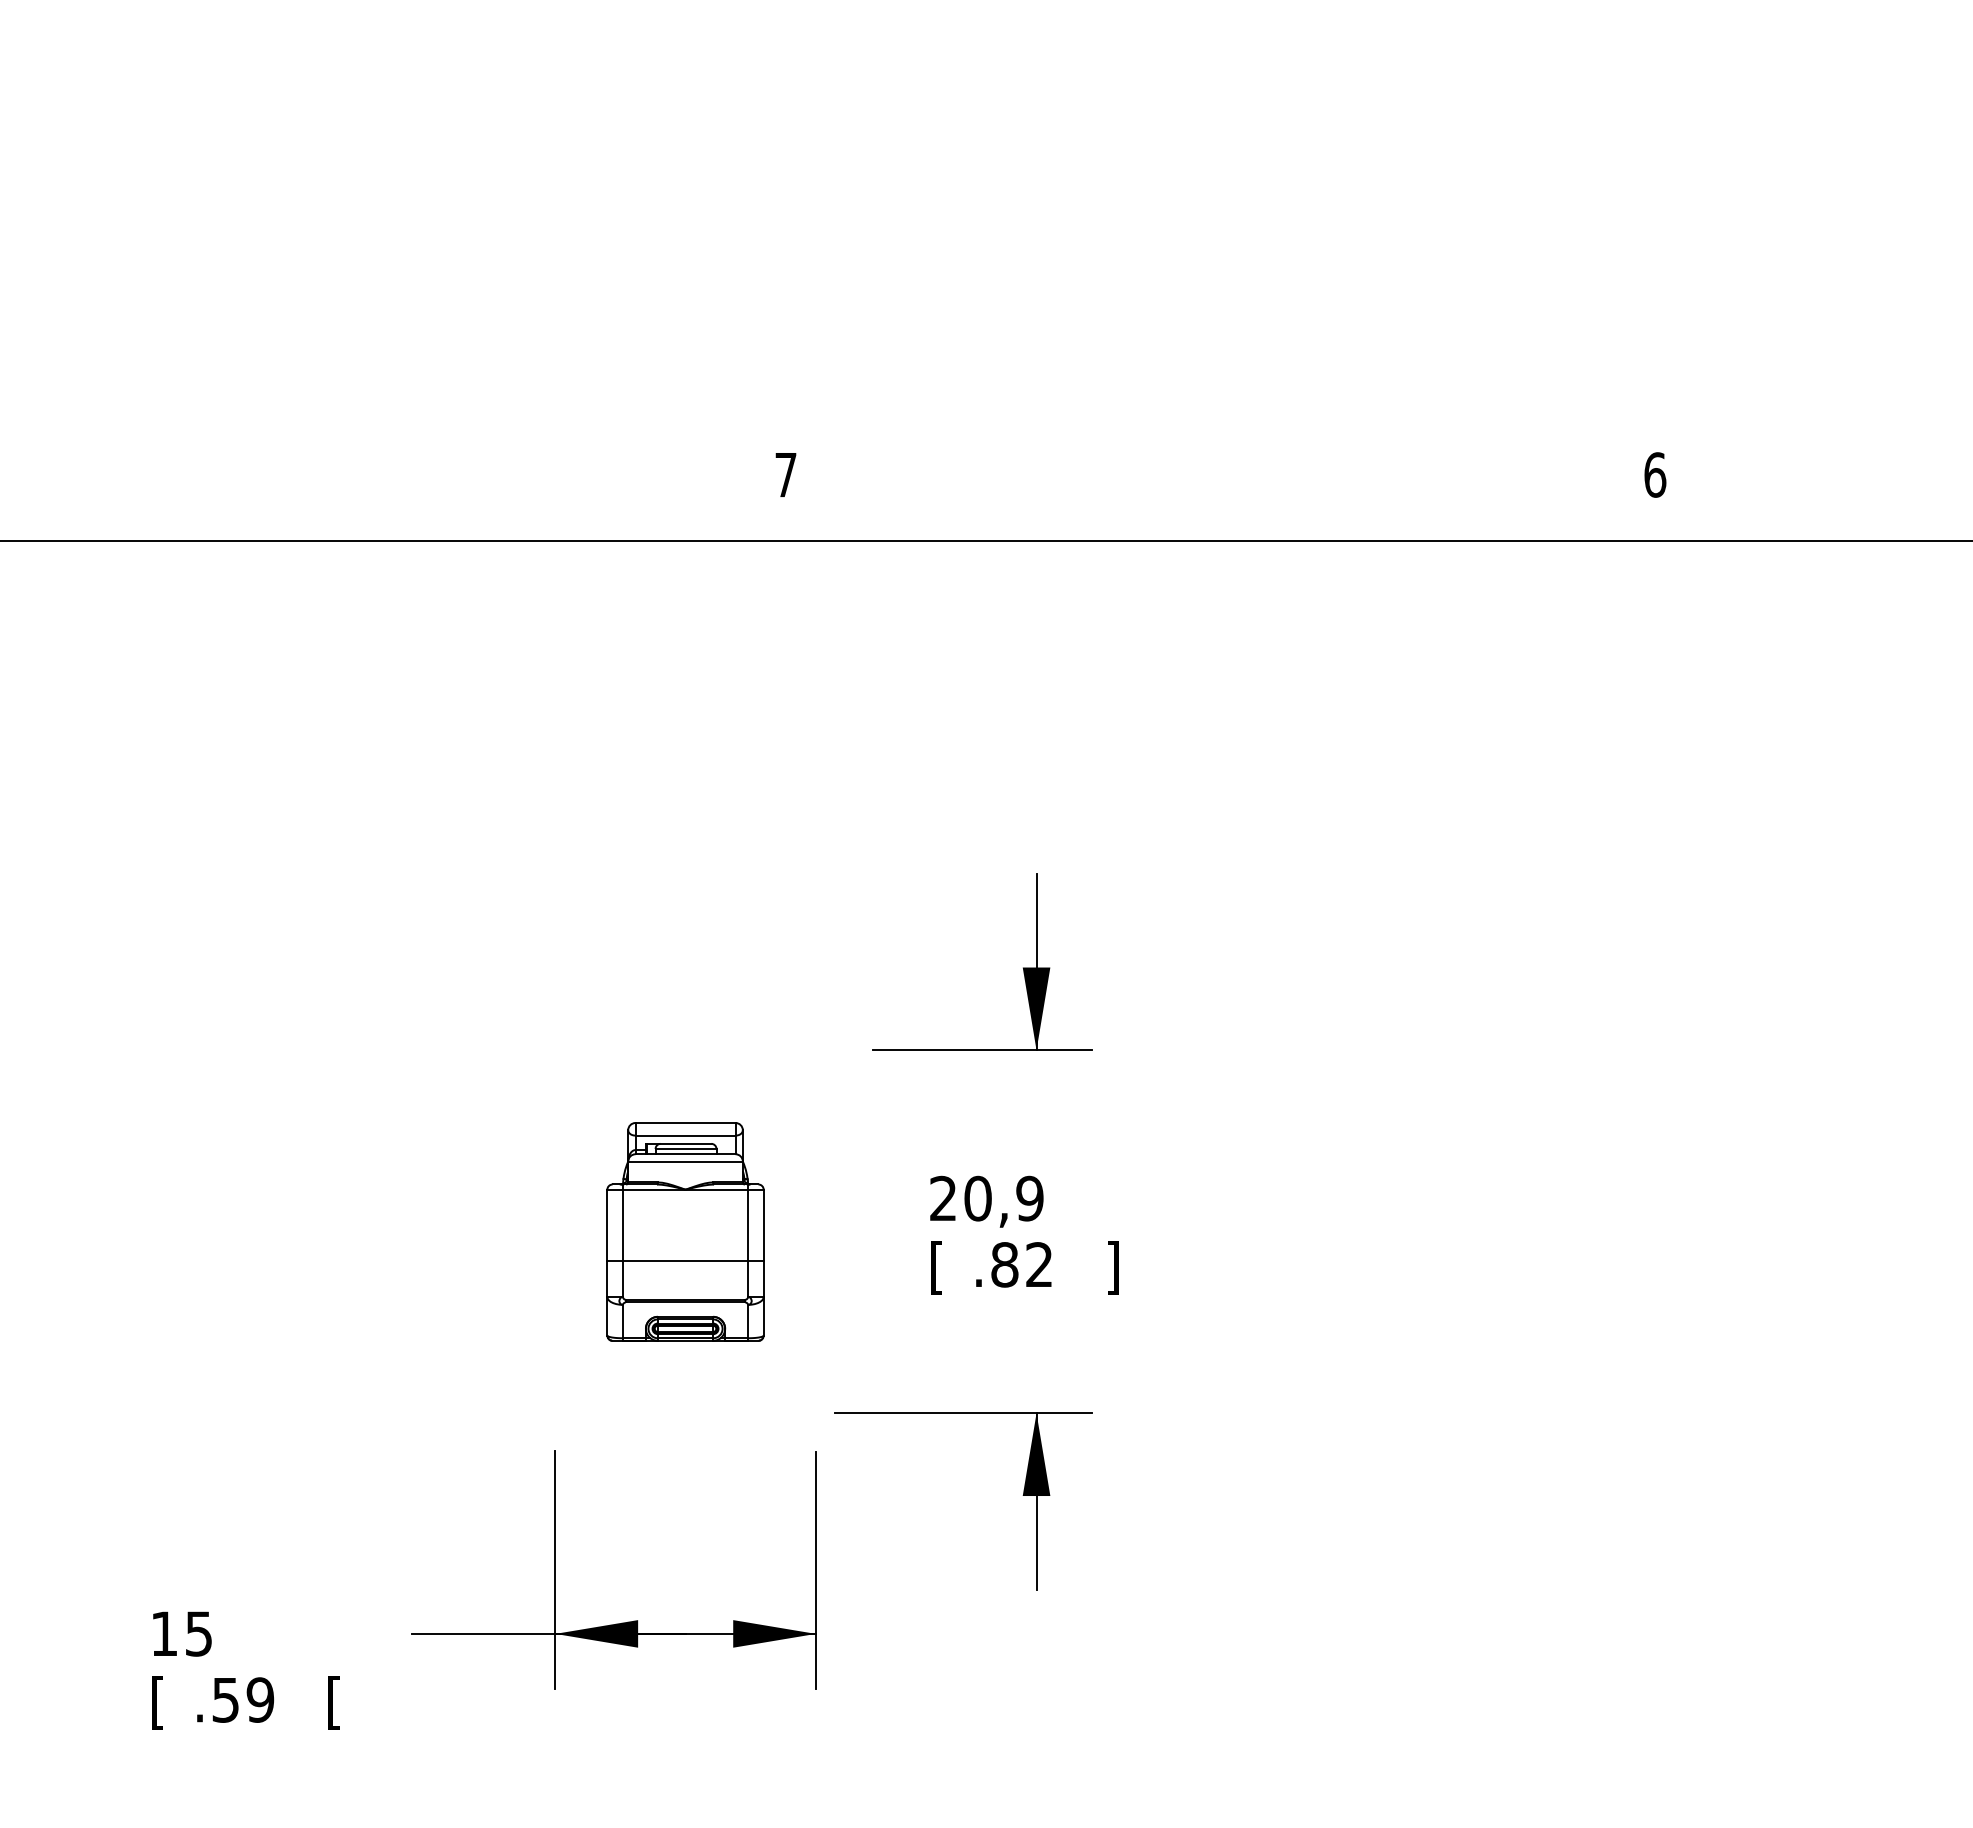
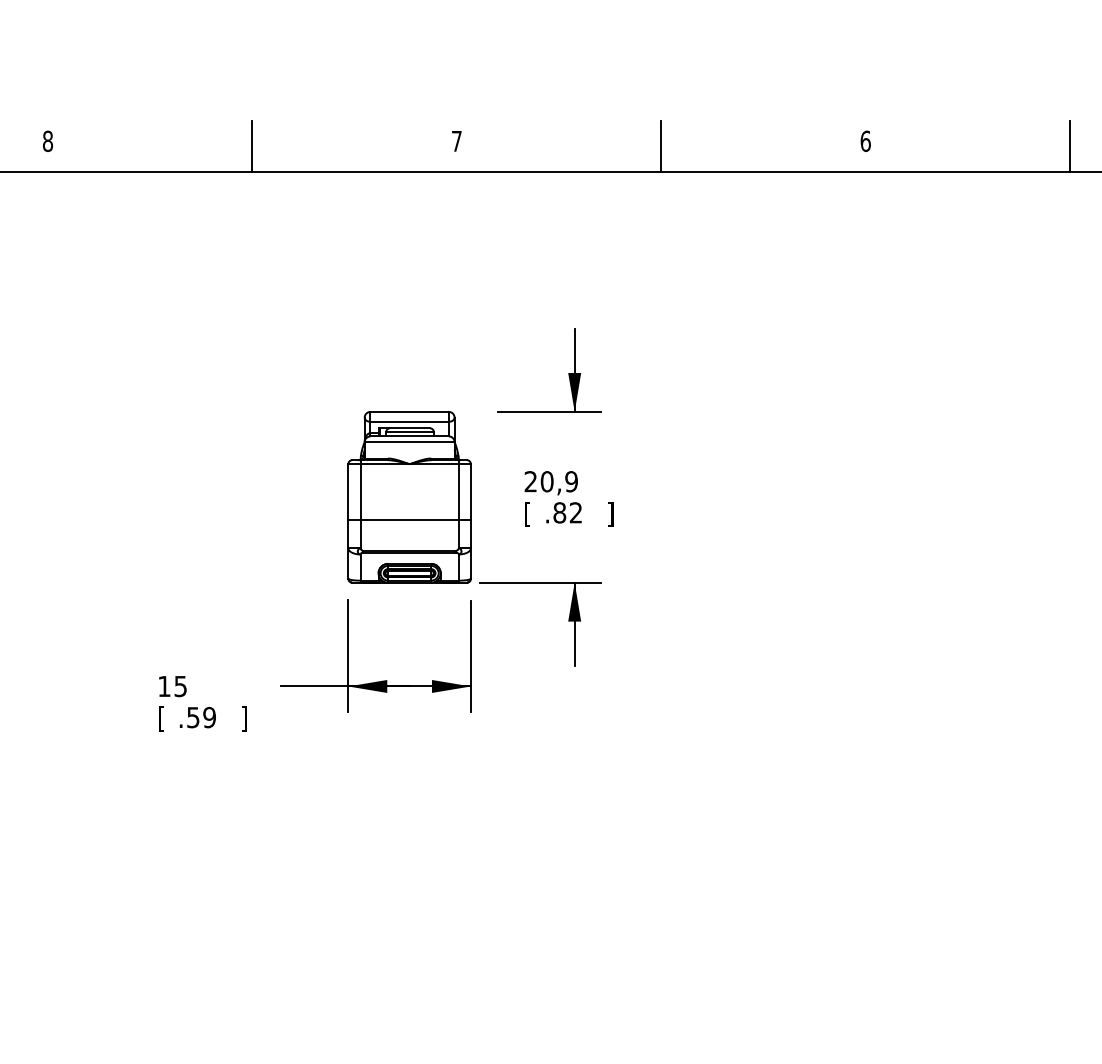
line: (351, 485) -> (252, 146), added
line: (1221, 485) -> (661, 146), added
part: (685, 1232) -> (409, 497), size x1.67
text: (334, 1701) -> (244, 718), [ -> ]

